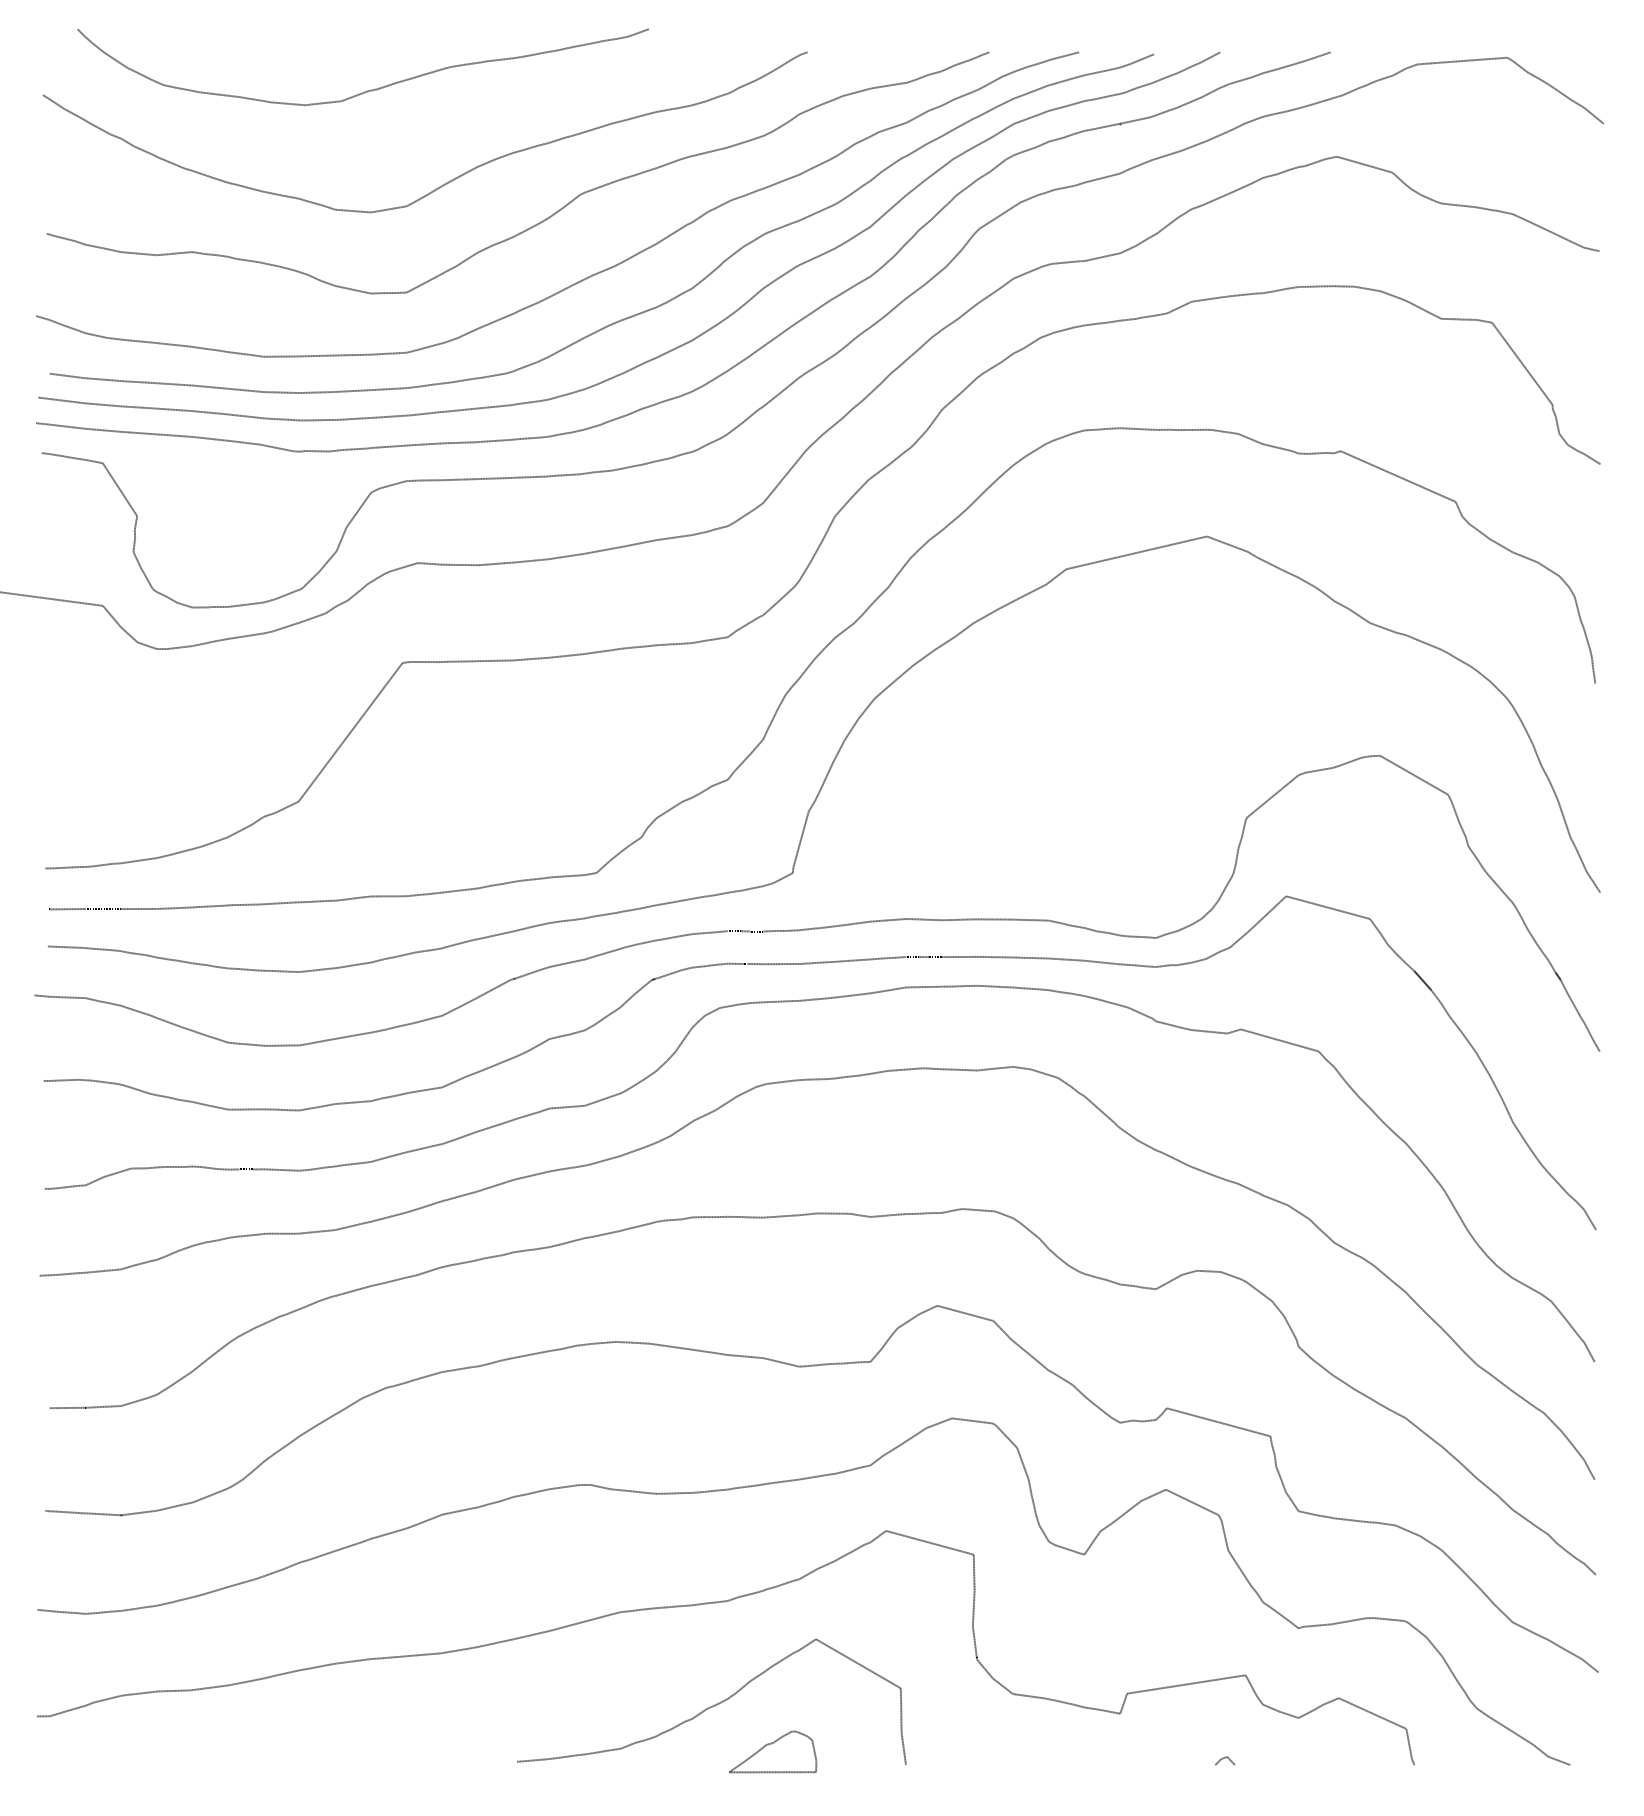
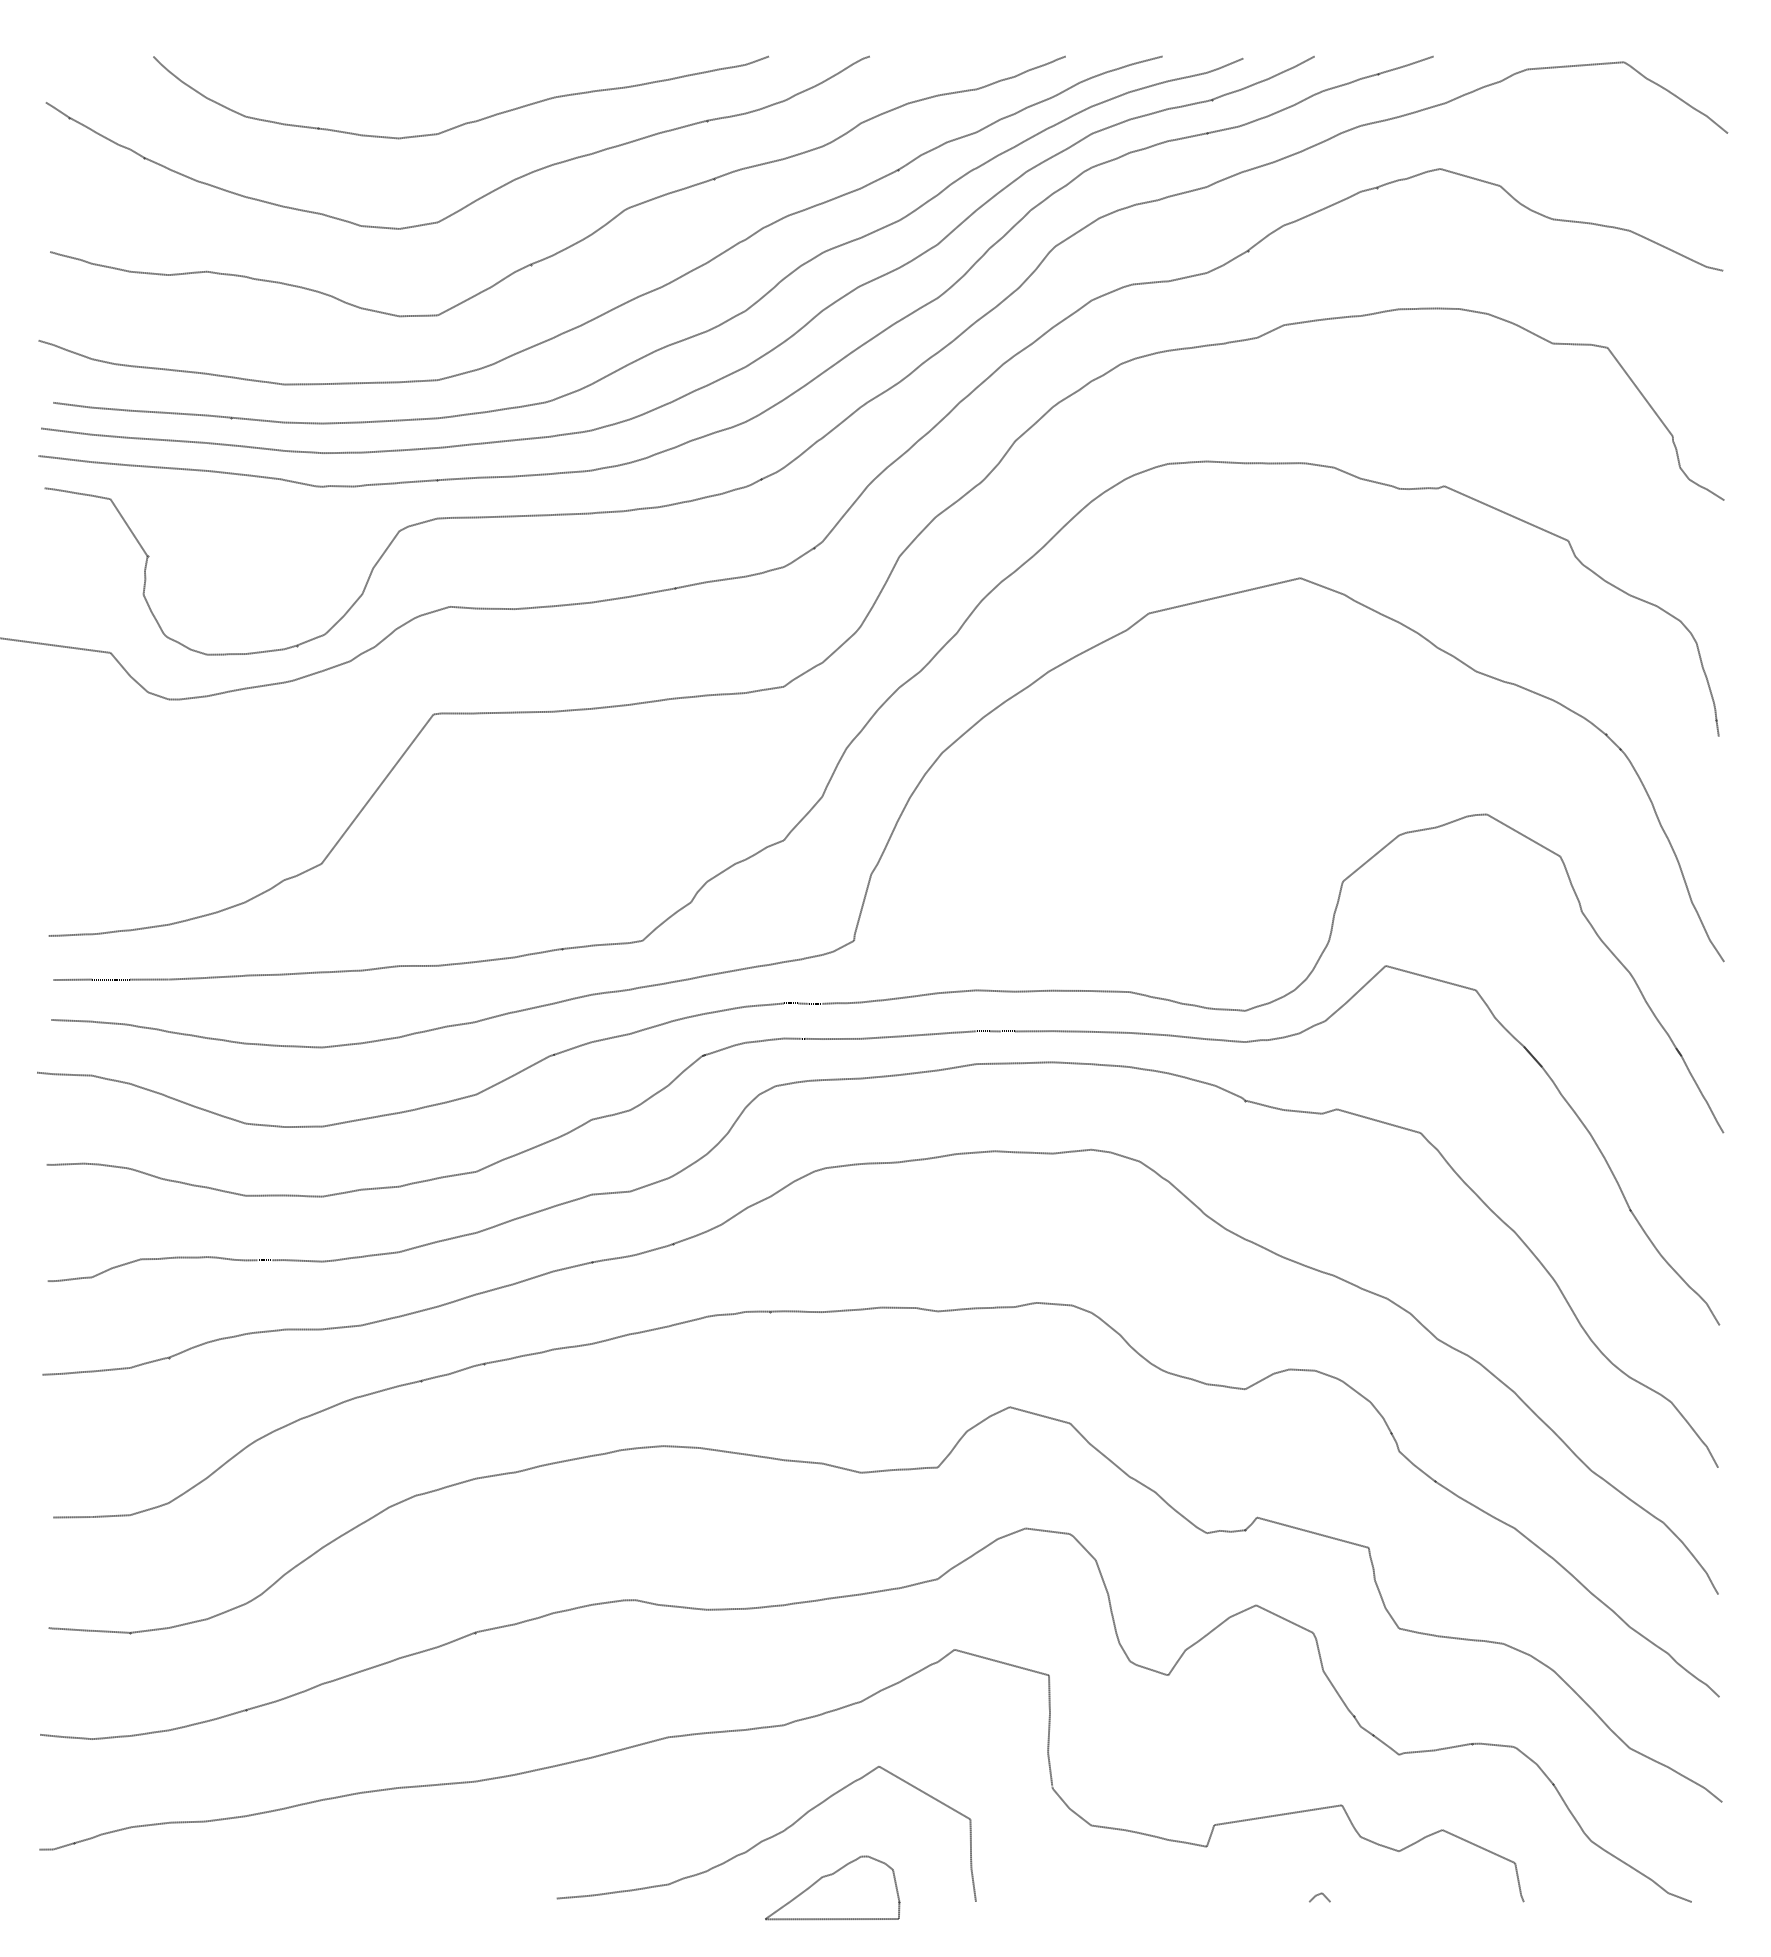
curve: (367, 90) -> (465, 122), moved
part: (772, 1751) -> (832, 1887), size x1.43

